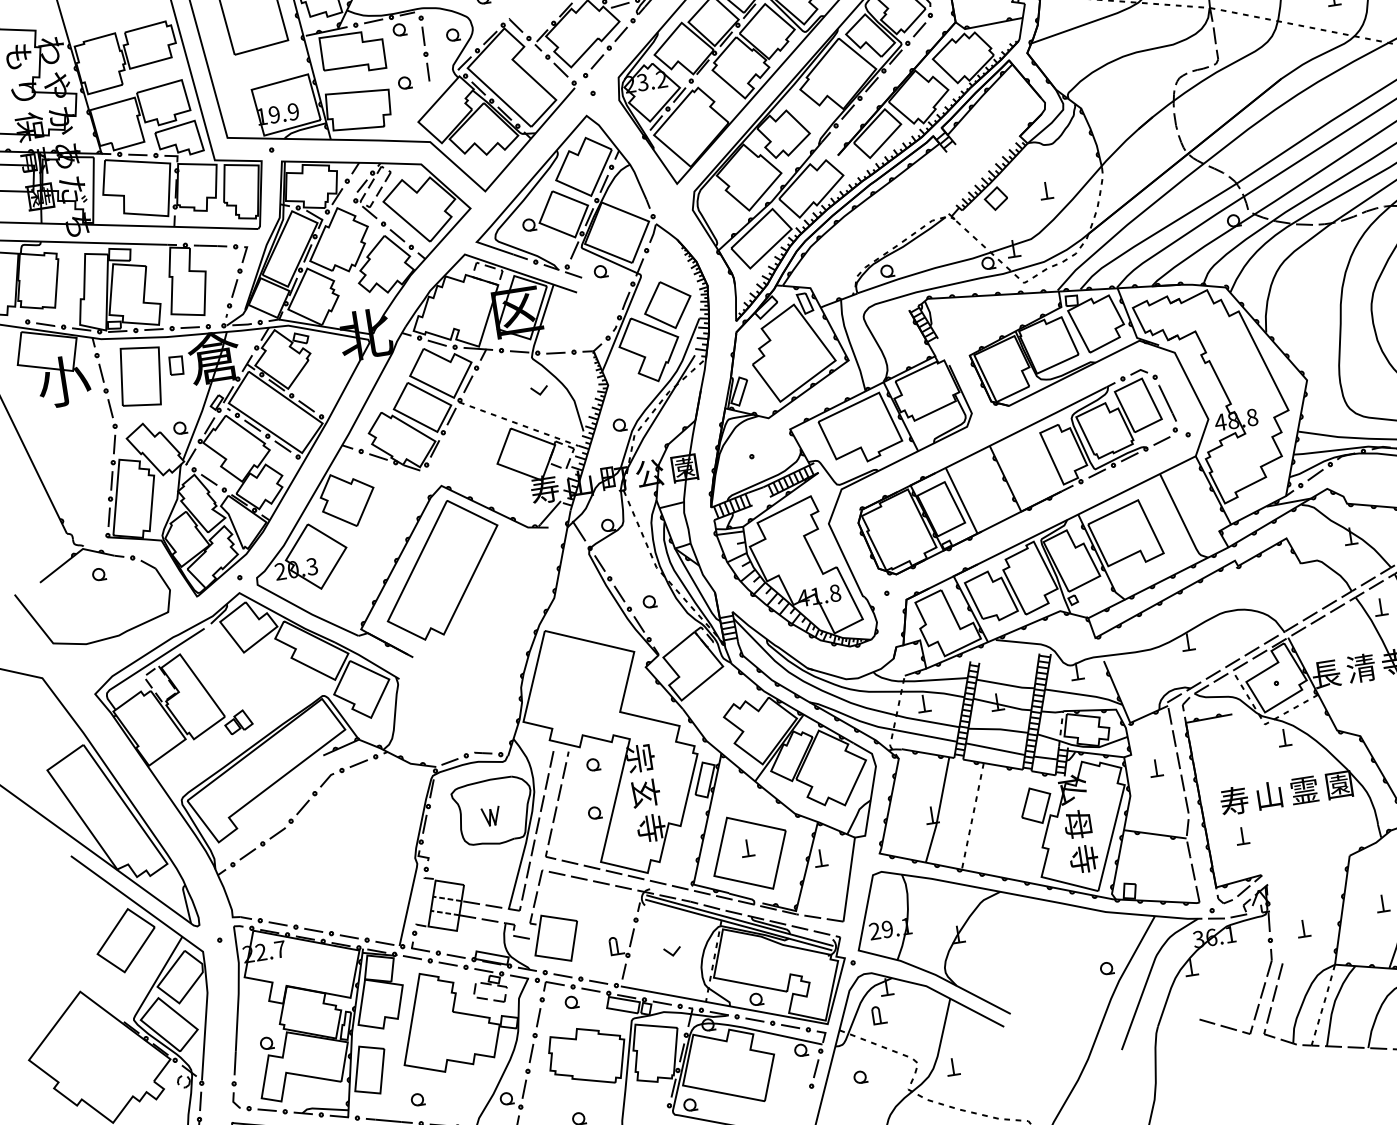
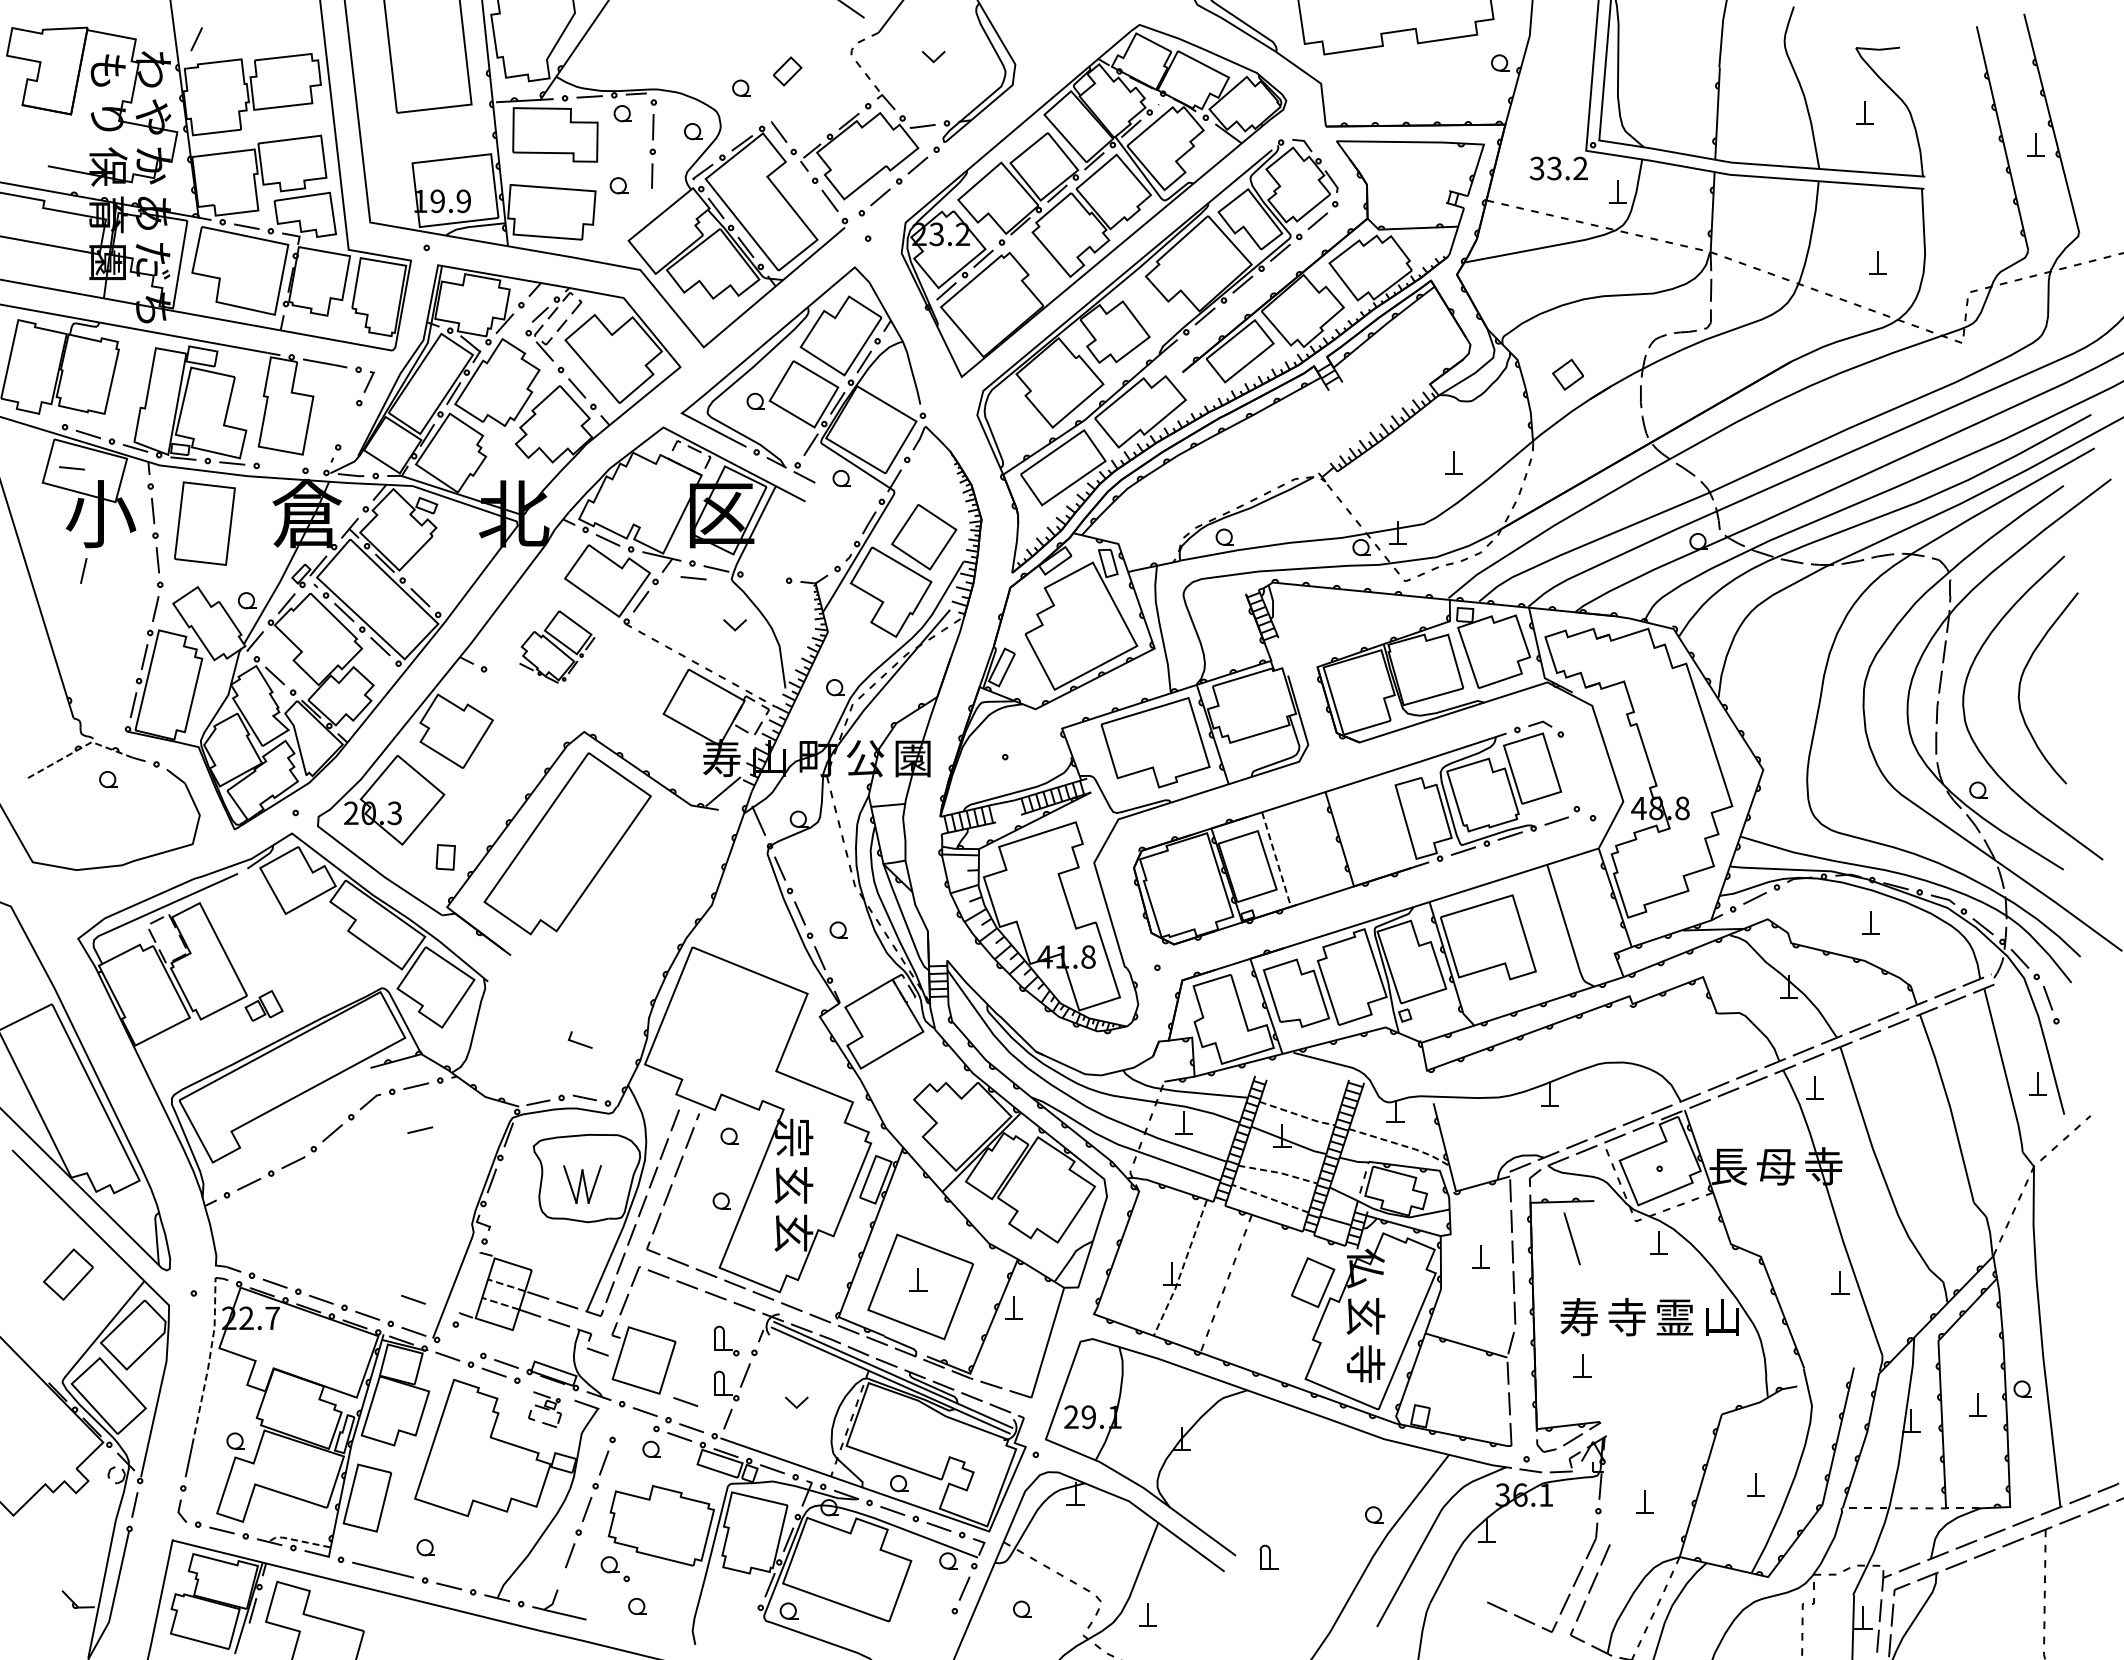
part: (995, 198) -> (1567, 374), moved
line: (234, 288) -> (196, 39), moved
line: (190, 327) -> (72, 468), moved
line: (555, 353) -> (693, 578), moved
part: (176, 365) -> (445, 857), moved
line: (1167, 403) -> (1571, 1238), moved
line: (57, 424) -> (83, 570), added
part: (412, 426) -> (557, 646), size x0.6
line: (961, 501) -> (1276, 860), solid -> dashed
line: (74, 555) -> (79, 748), solid -> dashed
text: (1360, 668) -> (1775, 1166), 清 -> 母
line: (1006, 684) -> (1298, 1114), solid -> dashed
line: (1085, 695) -> (1402, 1145), solid -> dashed
line: (999, 729) -> (1279, 1172), solid -> dashed
line: (995, 749) -> (1270, 1198), solid -> dashed
text: (1339, 784) -> (1722, 1317), 園 -> 山
line: (366, 794) -> (420, 1129), added
text: (1269, 795) -> (1626, 1317), 山 -> 寺
line: (939, 810) -> (1182, 1269), solid -> dashed
part: (491, 815) -> (582, 1183), size x1.6
text: (1078, 824) -> (1365, 1316), 母 -> 玄
text: (650, 827) -> (793, 1232), 寺 -> 玄
part: (614, 914) -> (726, 1340), added
line: (380, 919) -> (413, 1299), added
part: (126, 940) -> (68, 1274), size x0.6
part: (419, 946) -> (579, 1039), moved
line: (591, 963) -> (685, 1401), added
part: (550, 983) -> (626, 1419), removed
part: (489, 985) -> (545, 1409), size x0.7
line: (238, 988) -> (209, 1361), solid -> dashed
part: (878, 1014) -> (1268, 1556), moved
part: (510, 1101) -> (614, 1569), moved
line: (323, 1108) -> (297, 1540), solid -> dashed

